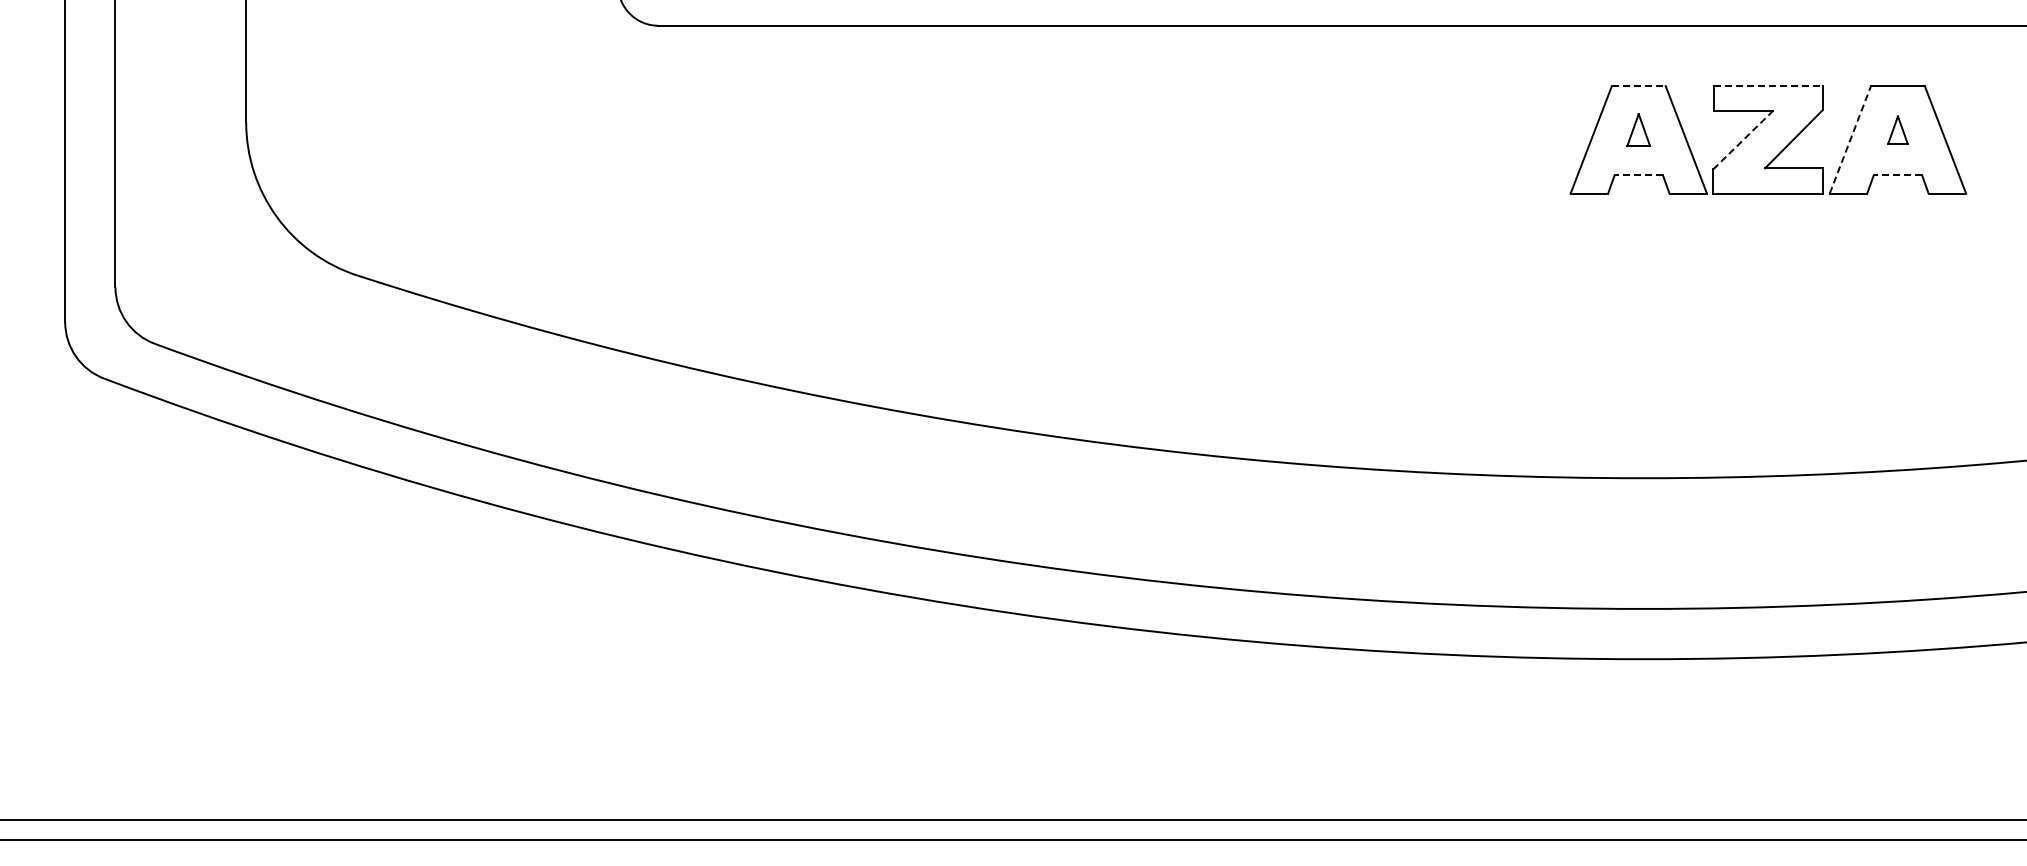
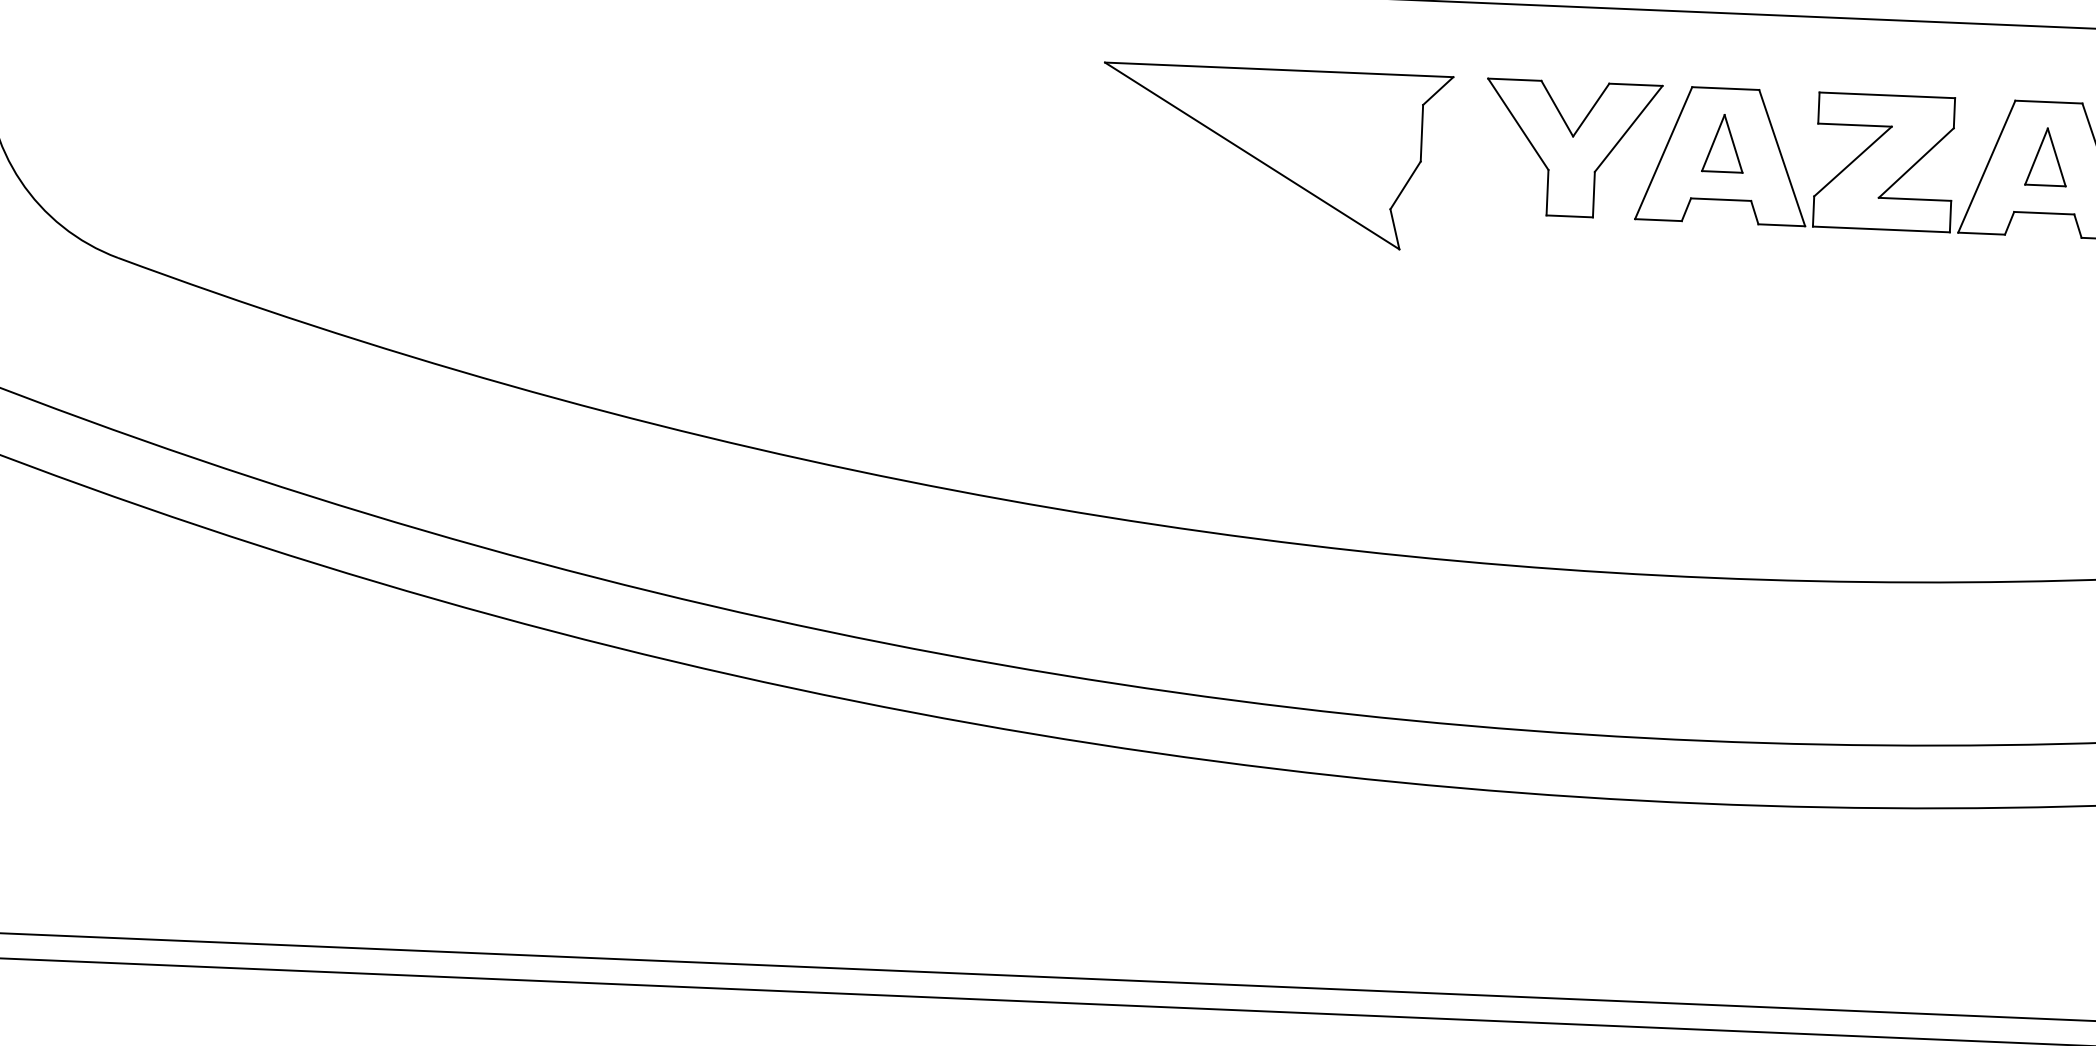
line: (1638, 86) -> (1725, 89), dashed -> solid
line: (1768, 86) -> (1887, 95), dashed -> solid
part: (1638, 129) -> (1723, 142), size x1.43
part: (1897, 129) -> (2046, 156), size x1.67
part: (1518, 139) -> (1572, 148), added
line: (1850, 139) -> (1986, 166), dashed -> solid
line: (1743, 140) -> (1853, 161), dashed -> solid
part: (1280, 155) -> (1275, 156), added
line: (1638, 175) -> (1720, 200), dashed -> solid
line: (1897, 175) -> (2043, 213), dashed -> solid

